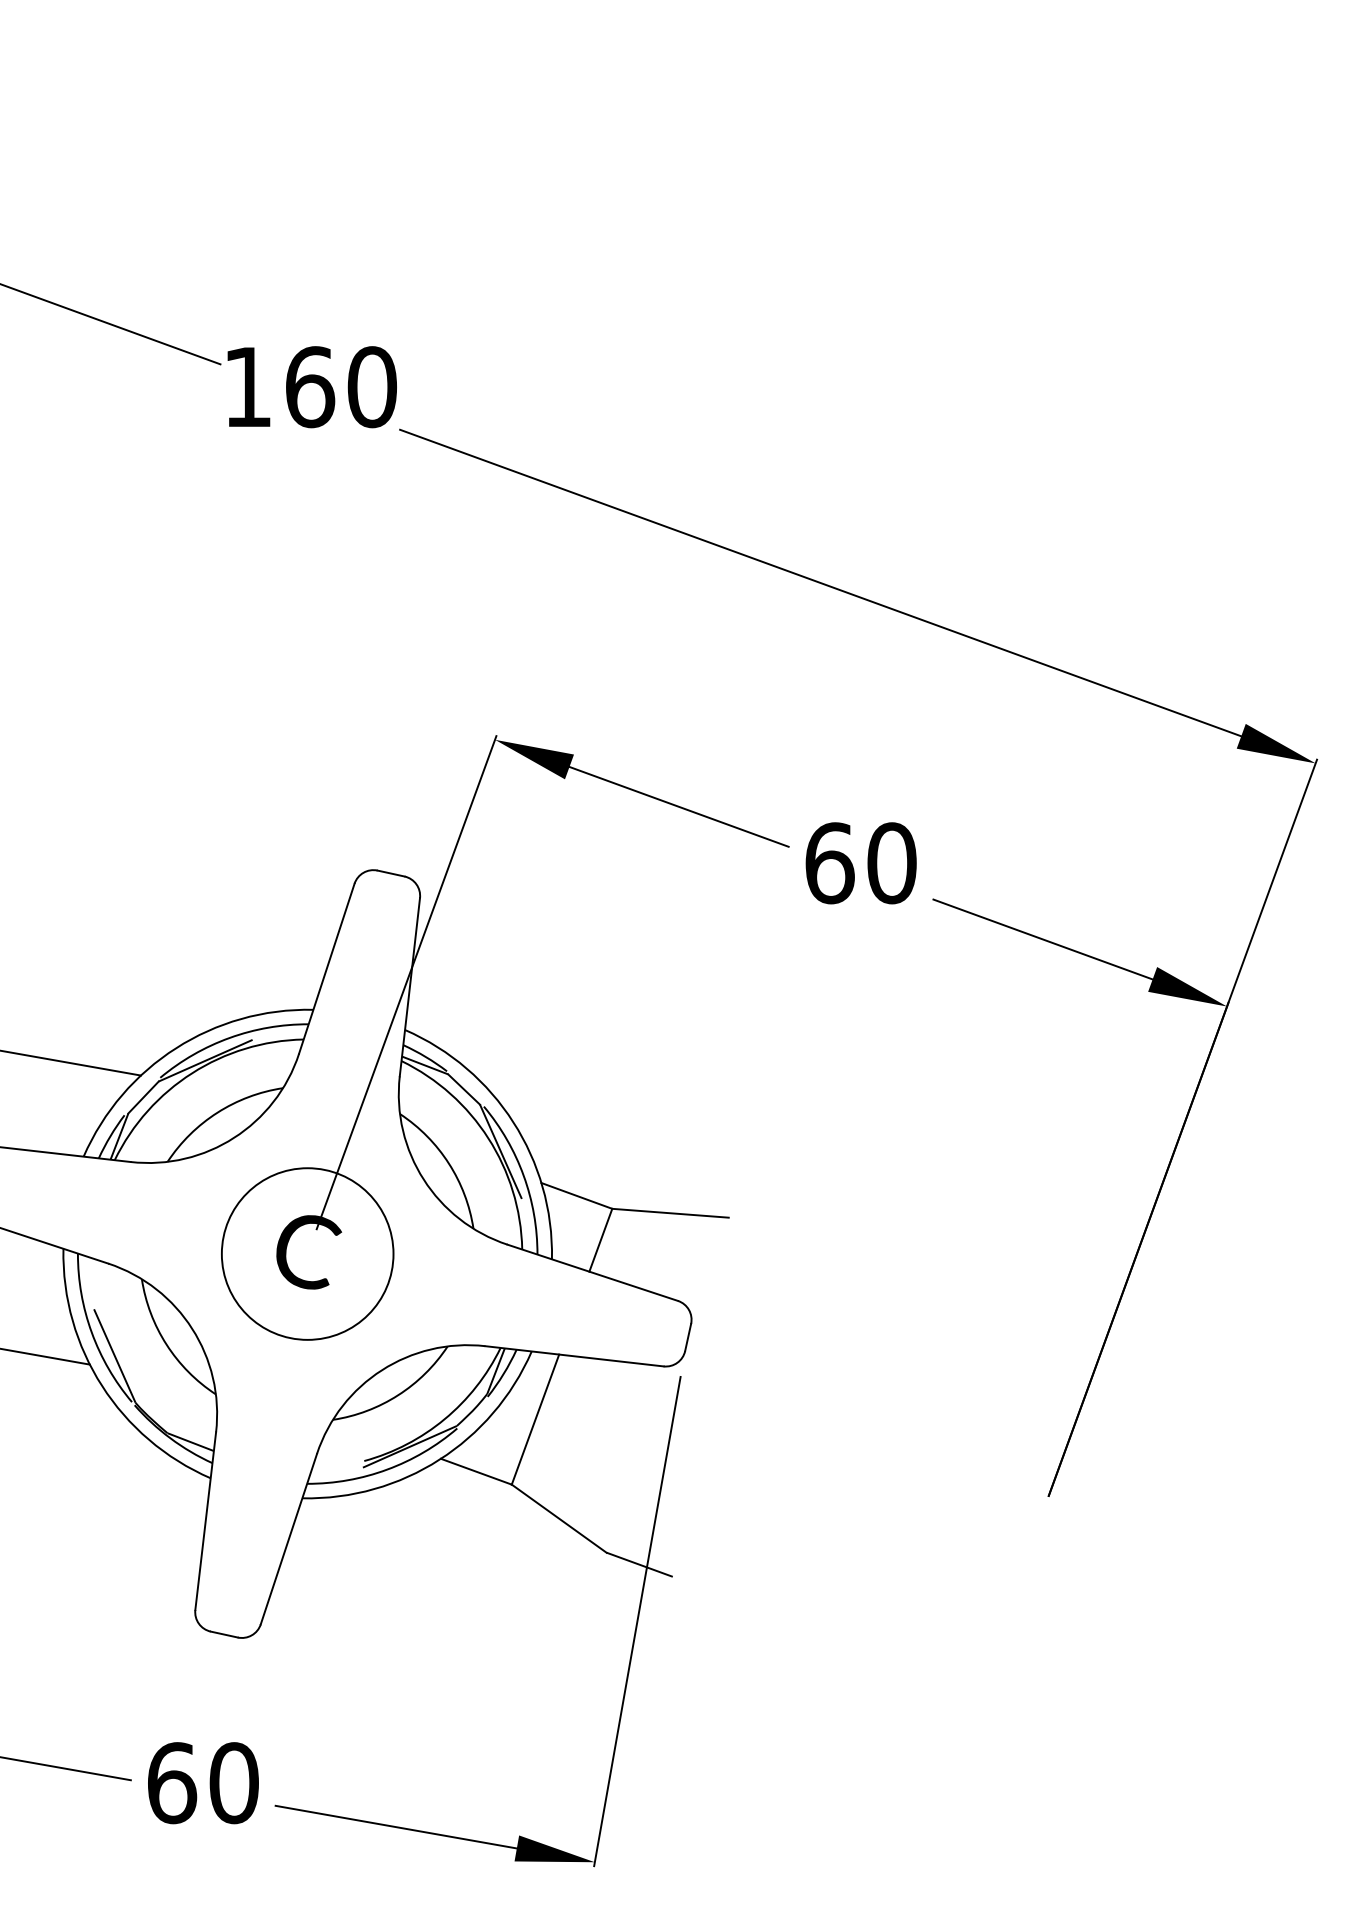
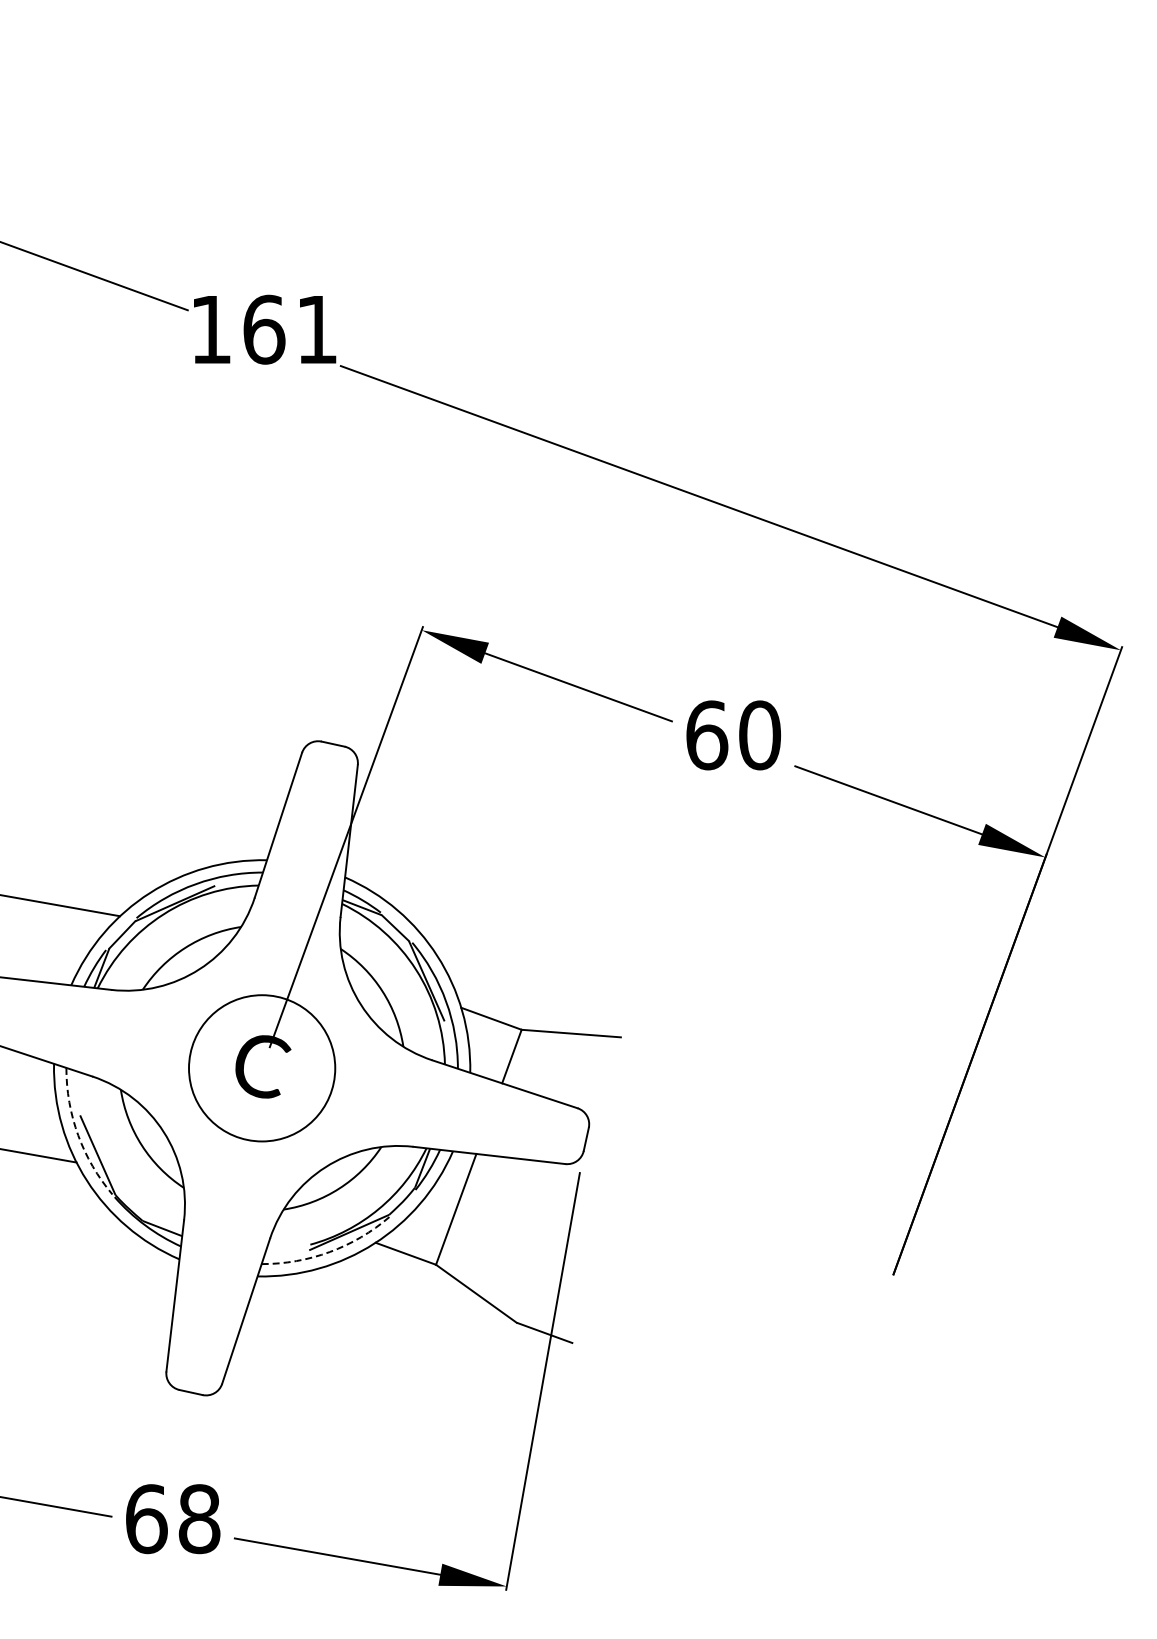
text: (372, 386) -> (317, 329), 160 -> 161
arc: (92, 1332) -> (78, 1135), solid -> dashed
arc: (386, 1470) -> (329, 1252), solid -> dashed
text: (234, 1782) -> (199, 1518), 60 -> 68

